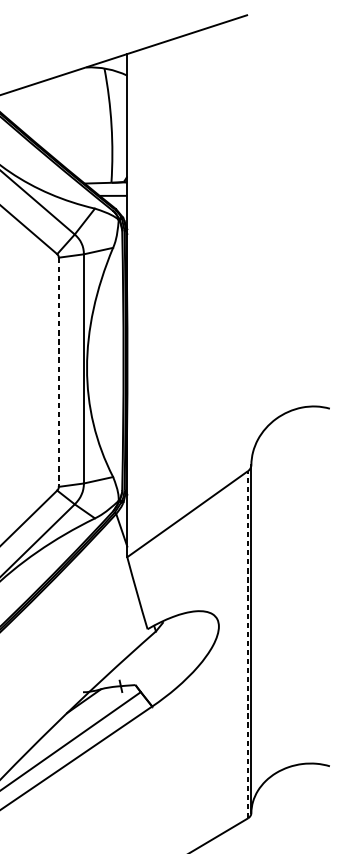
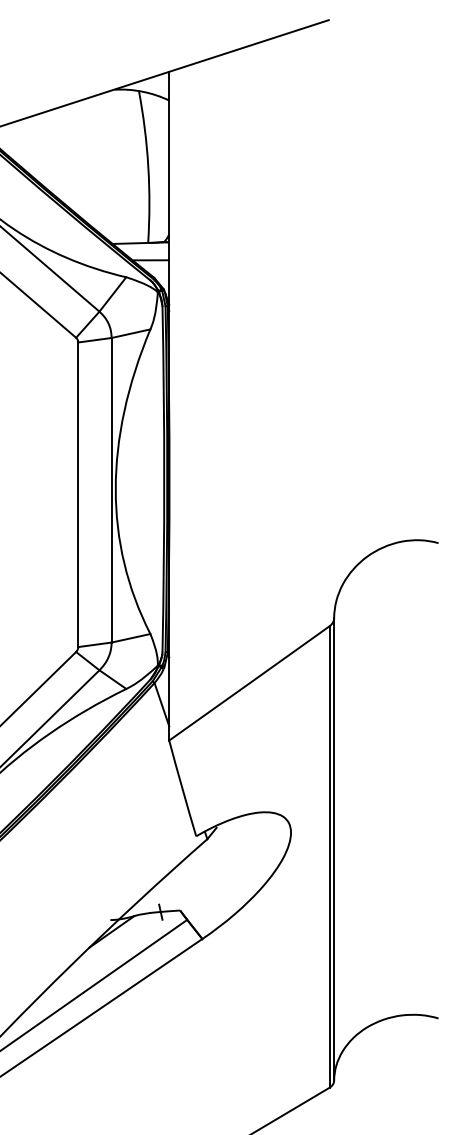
line: (59, 372) -> (78, 495), dashed -> solid
line: (247, 644) -> (329, 856), dashed -> solid

